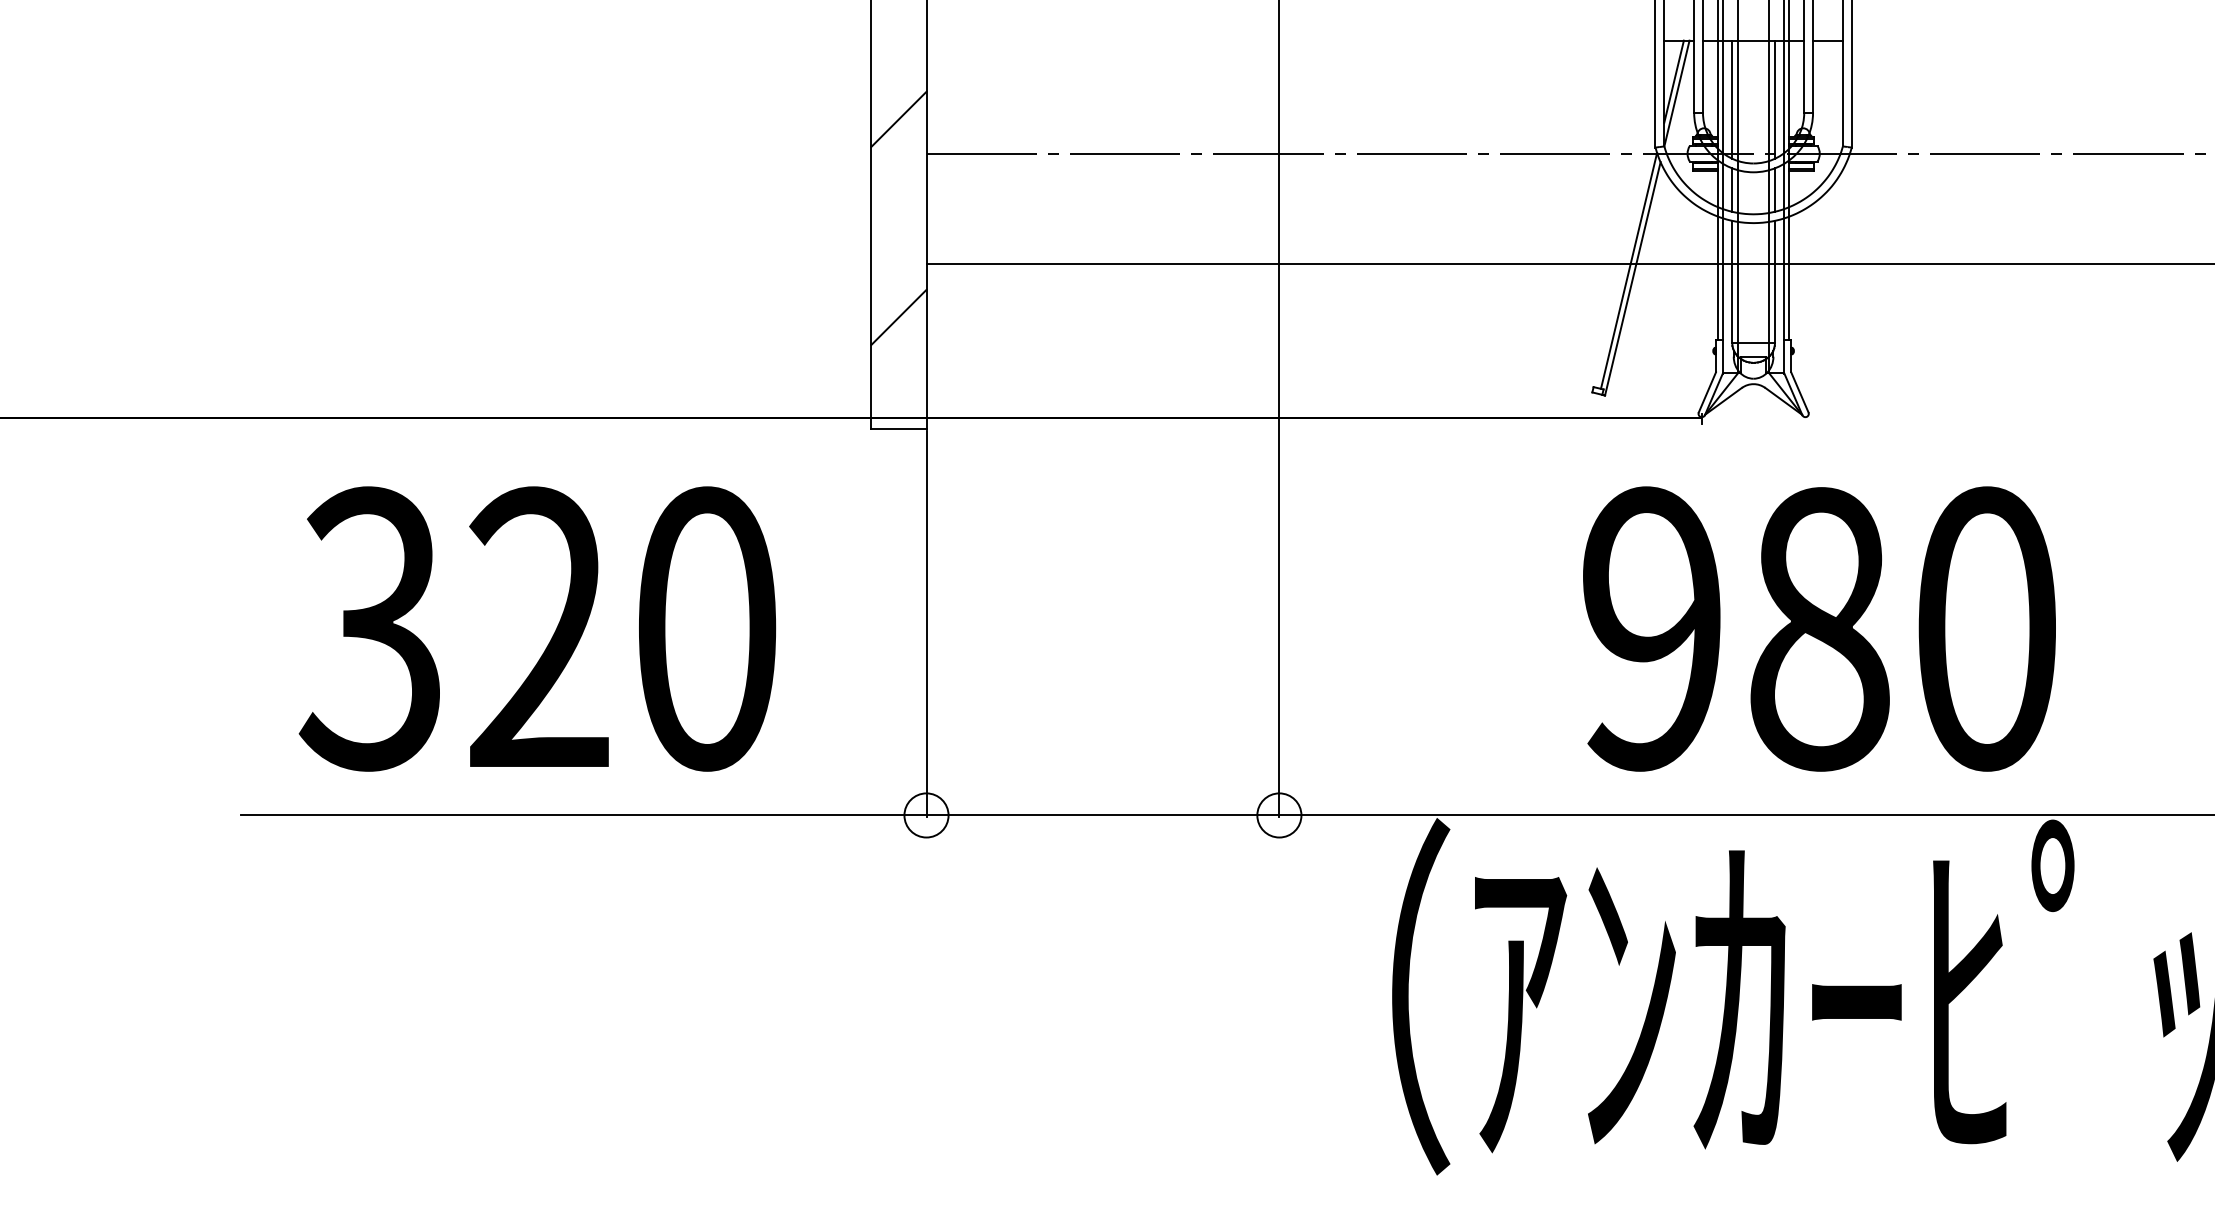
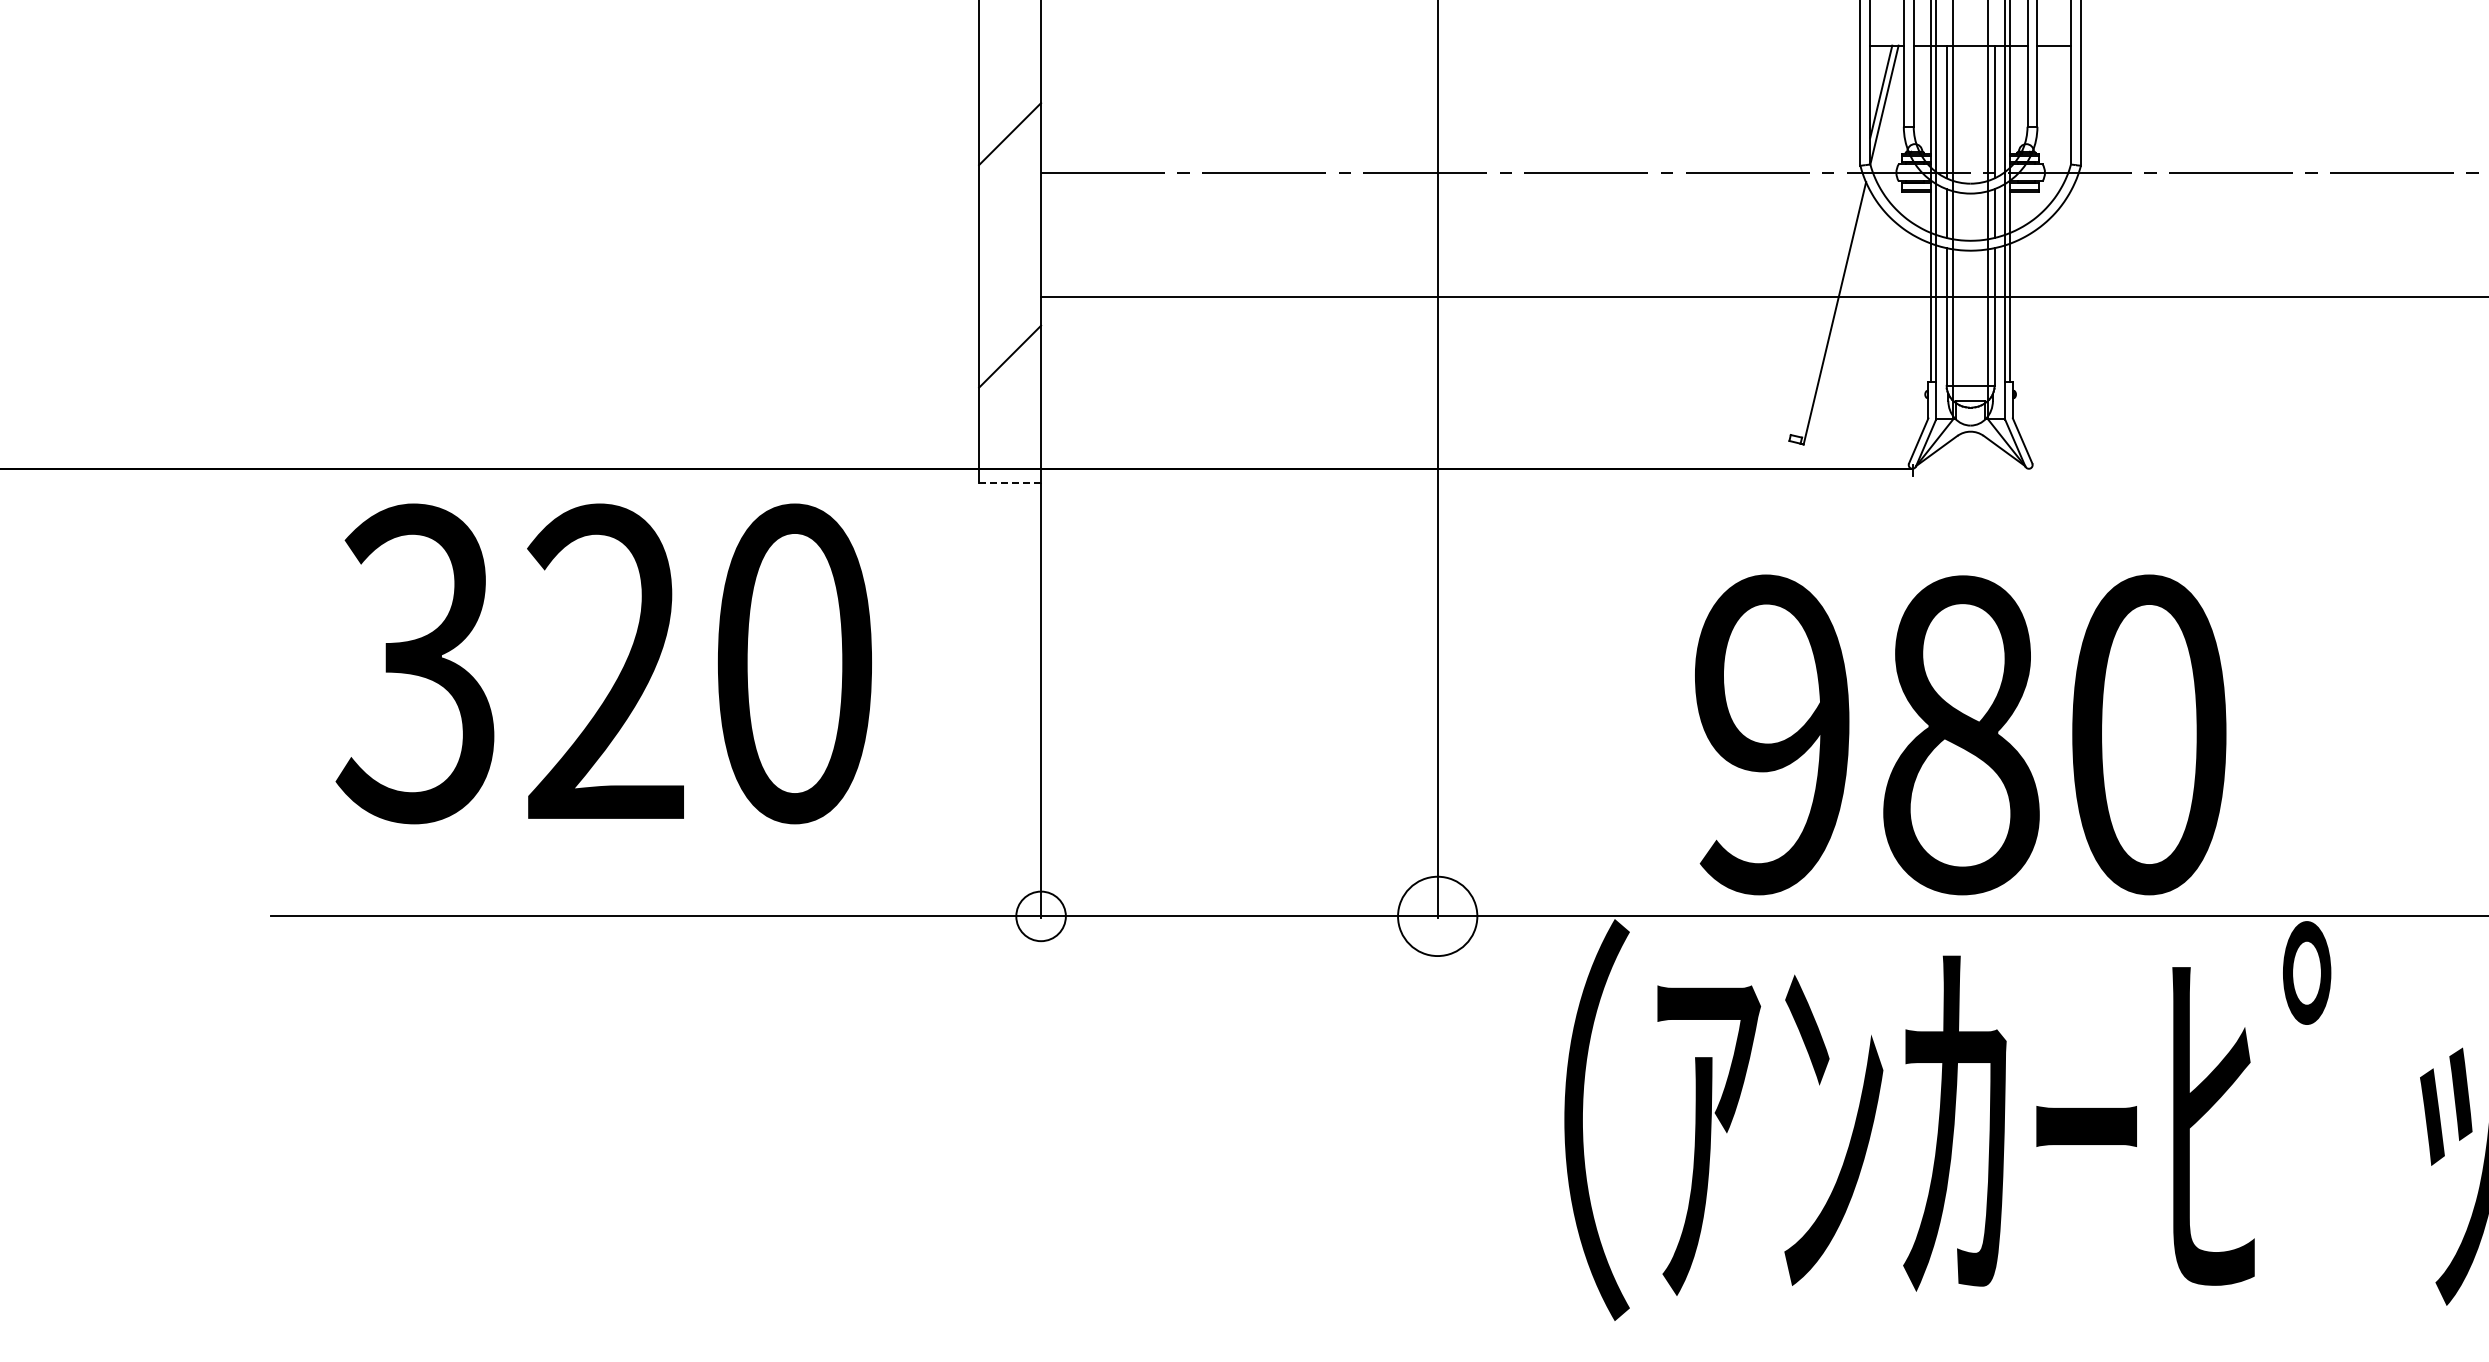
line: (1628, 270) -> (1830, 304), removed
line: (899, 429) -> (1010, 482), solid -> dashed
text: (537, 628) -> (603, 663), moved
text: (1819, 628) -> (1960, 734), moved
circle: (1279, 815) -> (1437, 916), size x1.6

